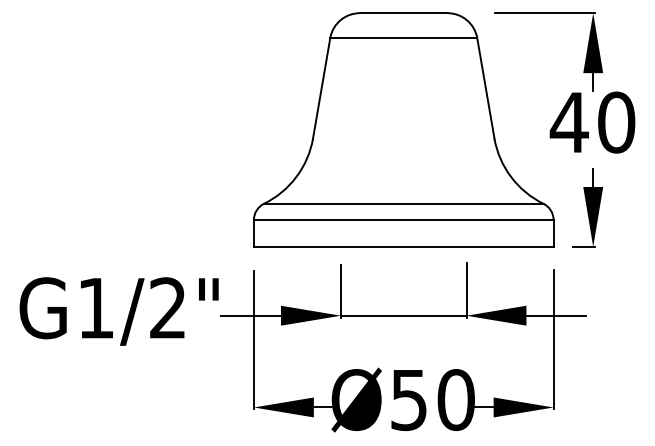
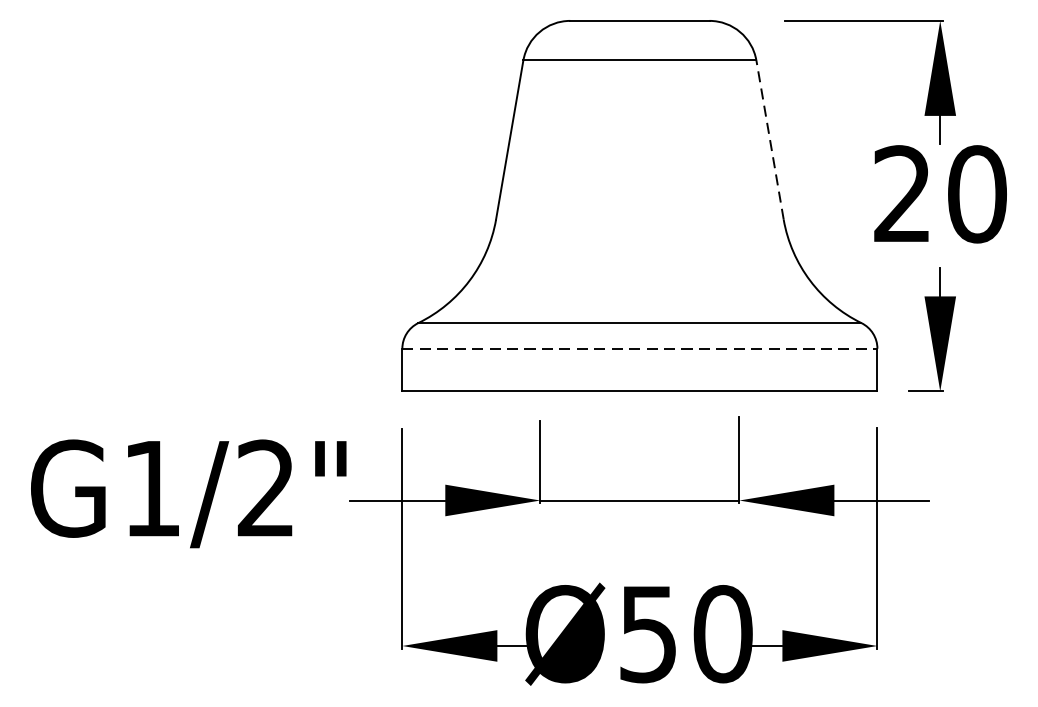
line: (485, 87) -> (769, 138), solid -> dashed
text: (568, 121) -> (901, 192), 40 -> 20
line: (403, 219) -> (639, 347), solid -> dashed

